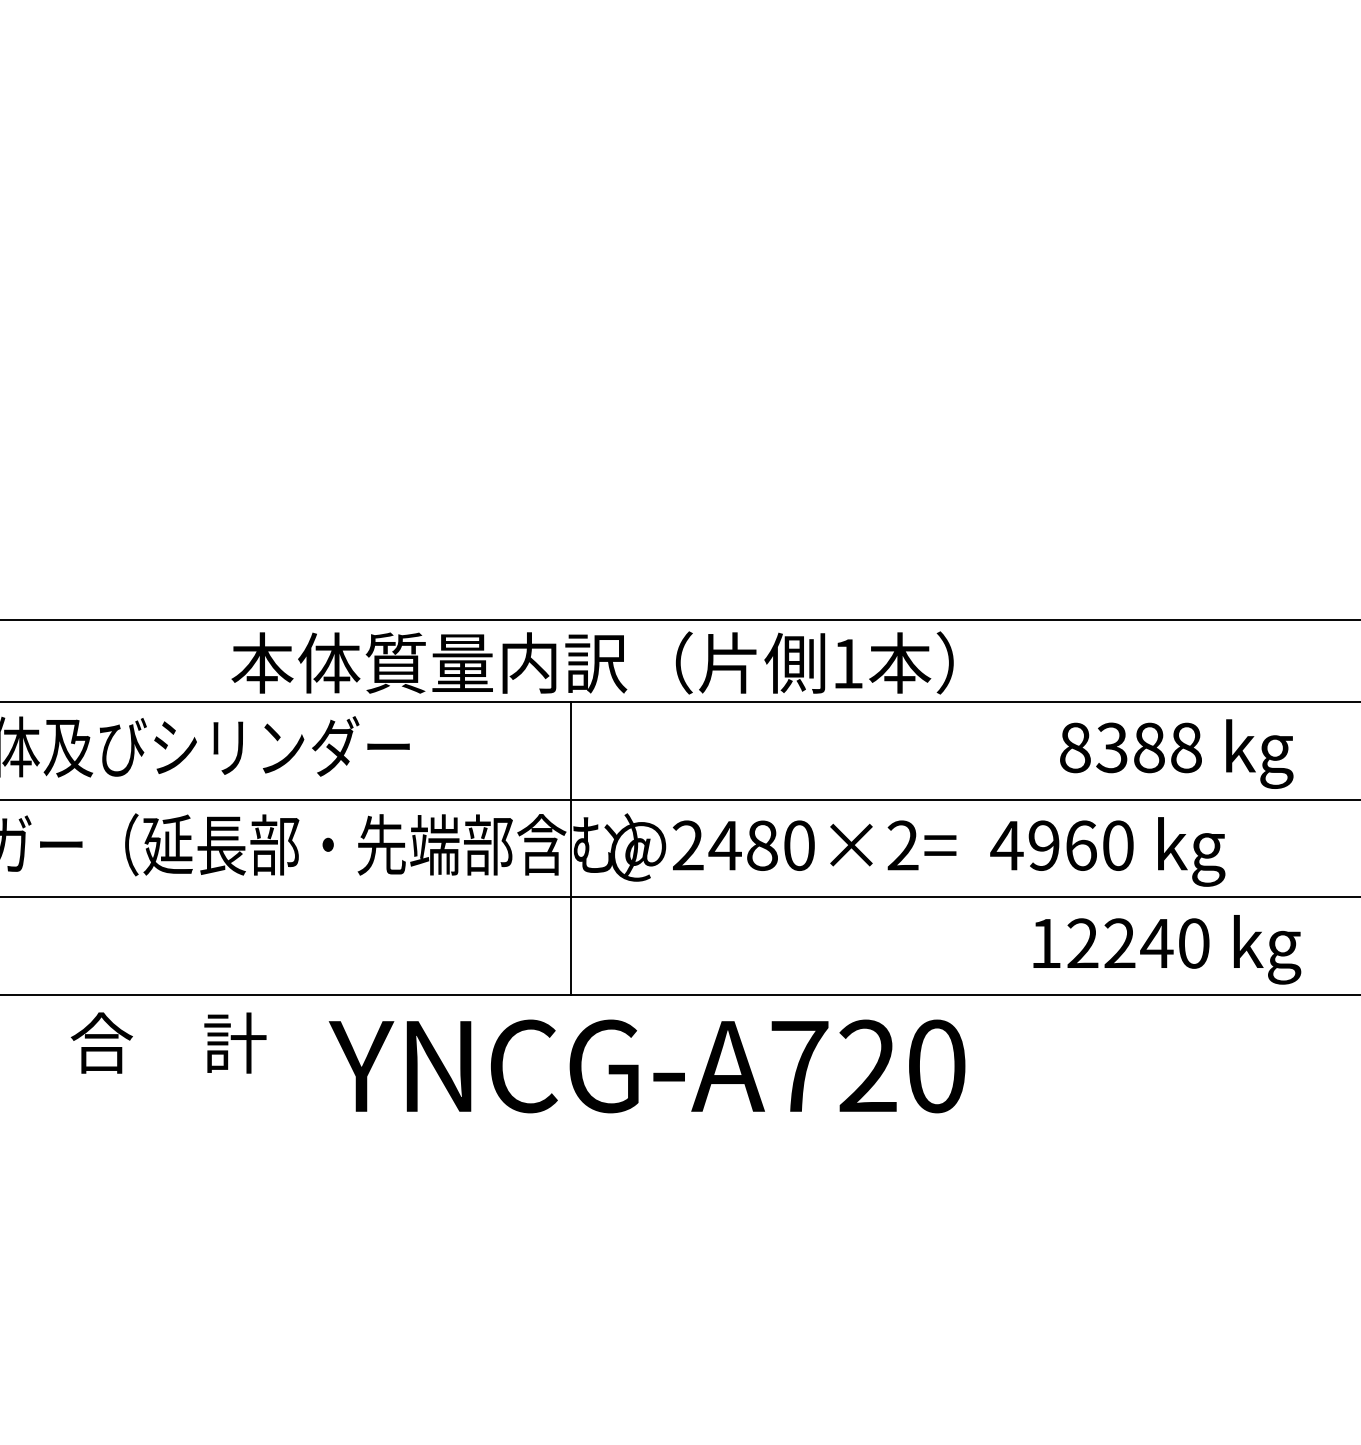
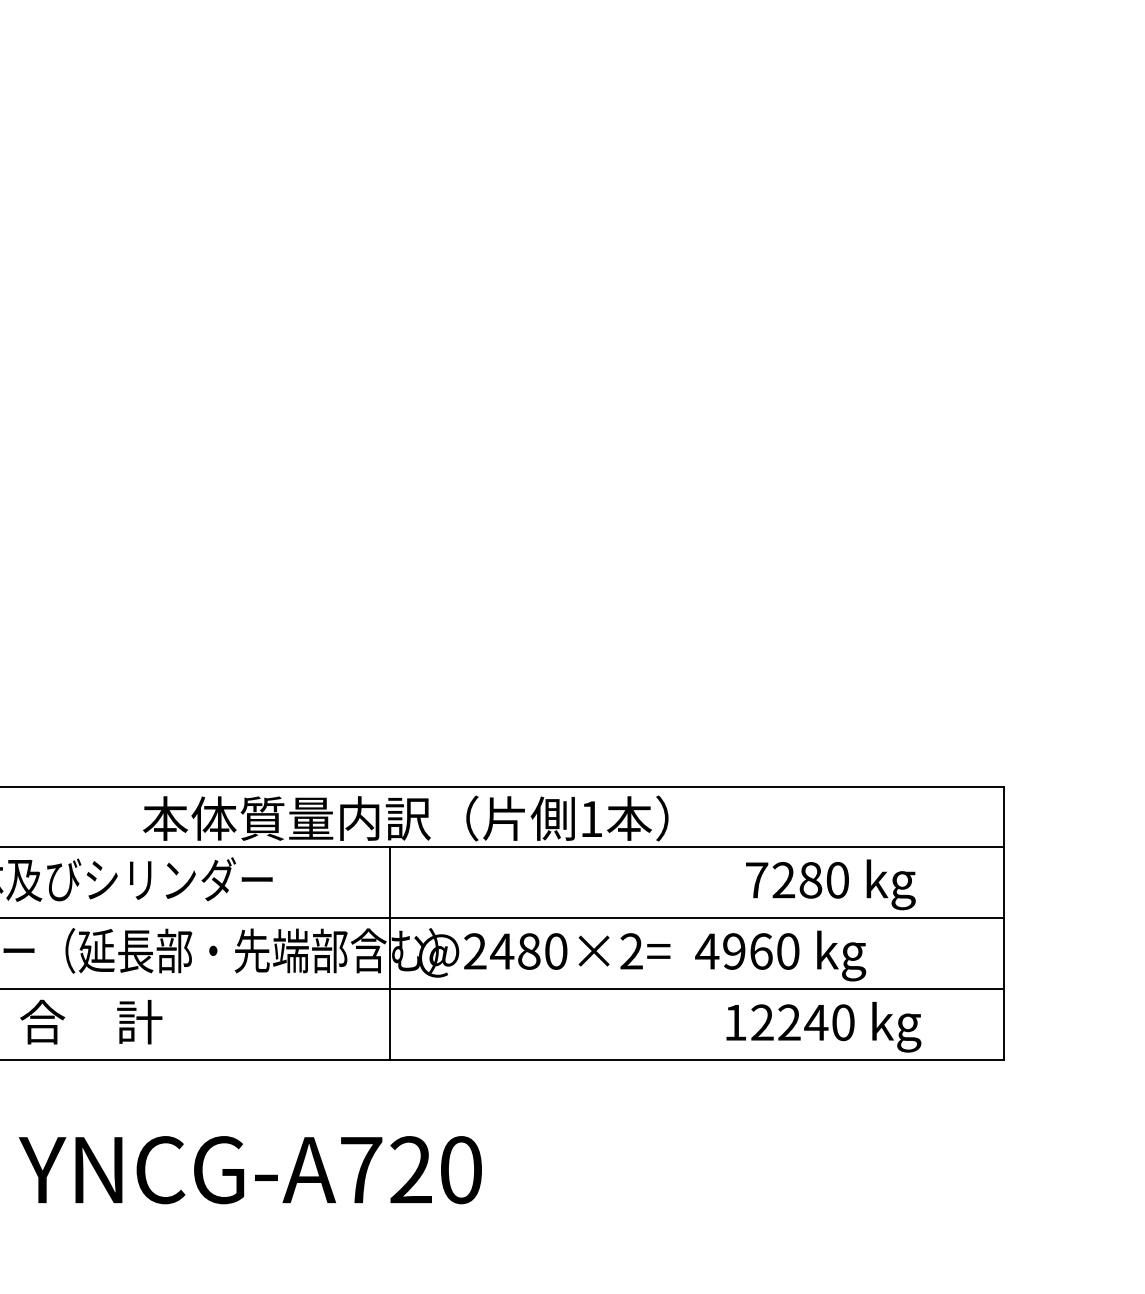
text: (1131, 748) -> (797, 880), 8388 -> 7280
text: (169, 1042) -> (91, 1021), moved
text: (645, 1066) -> (249, 1170), moved

